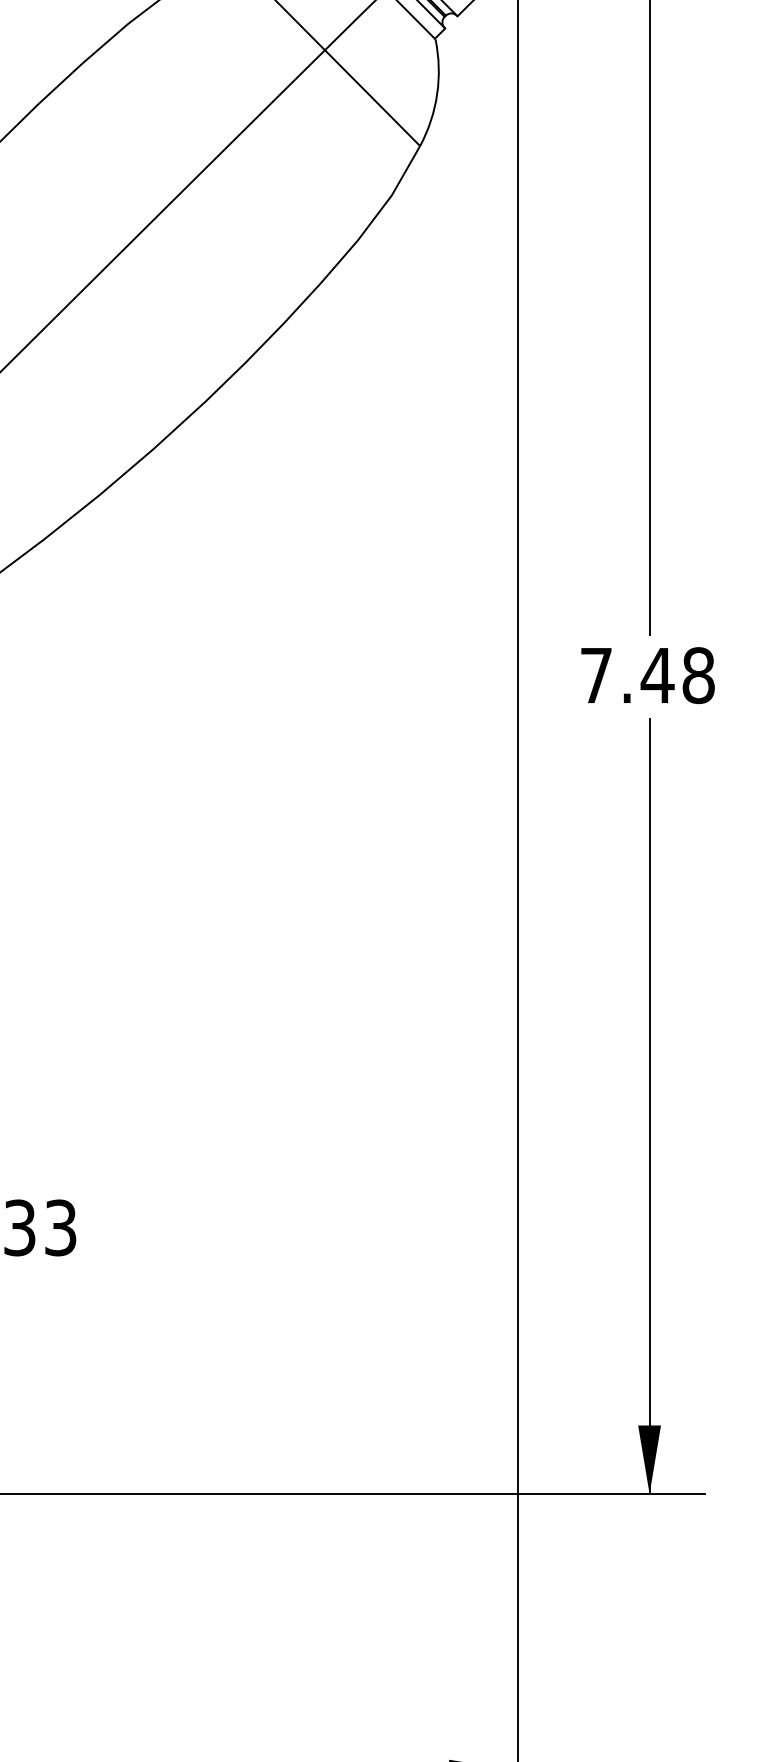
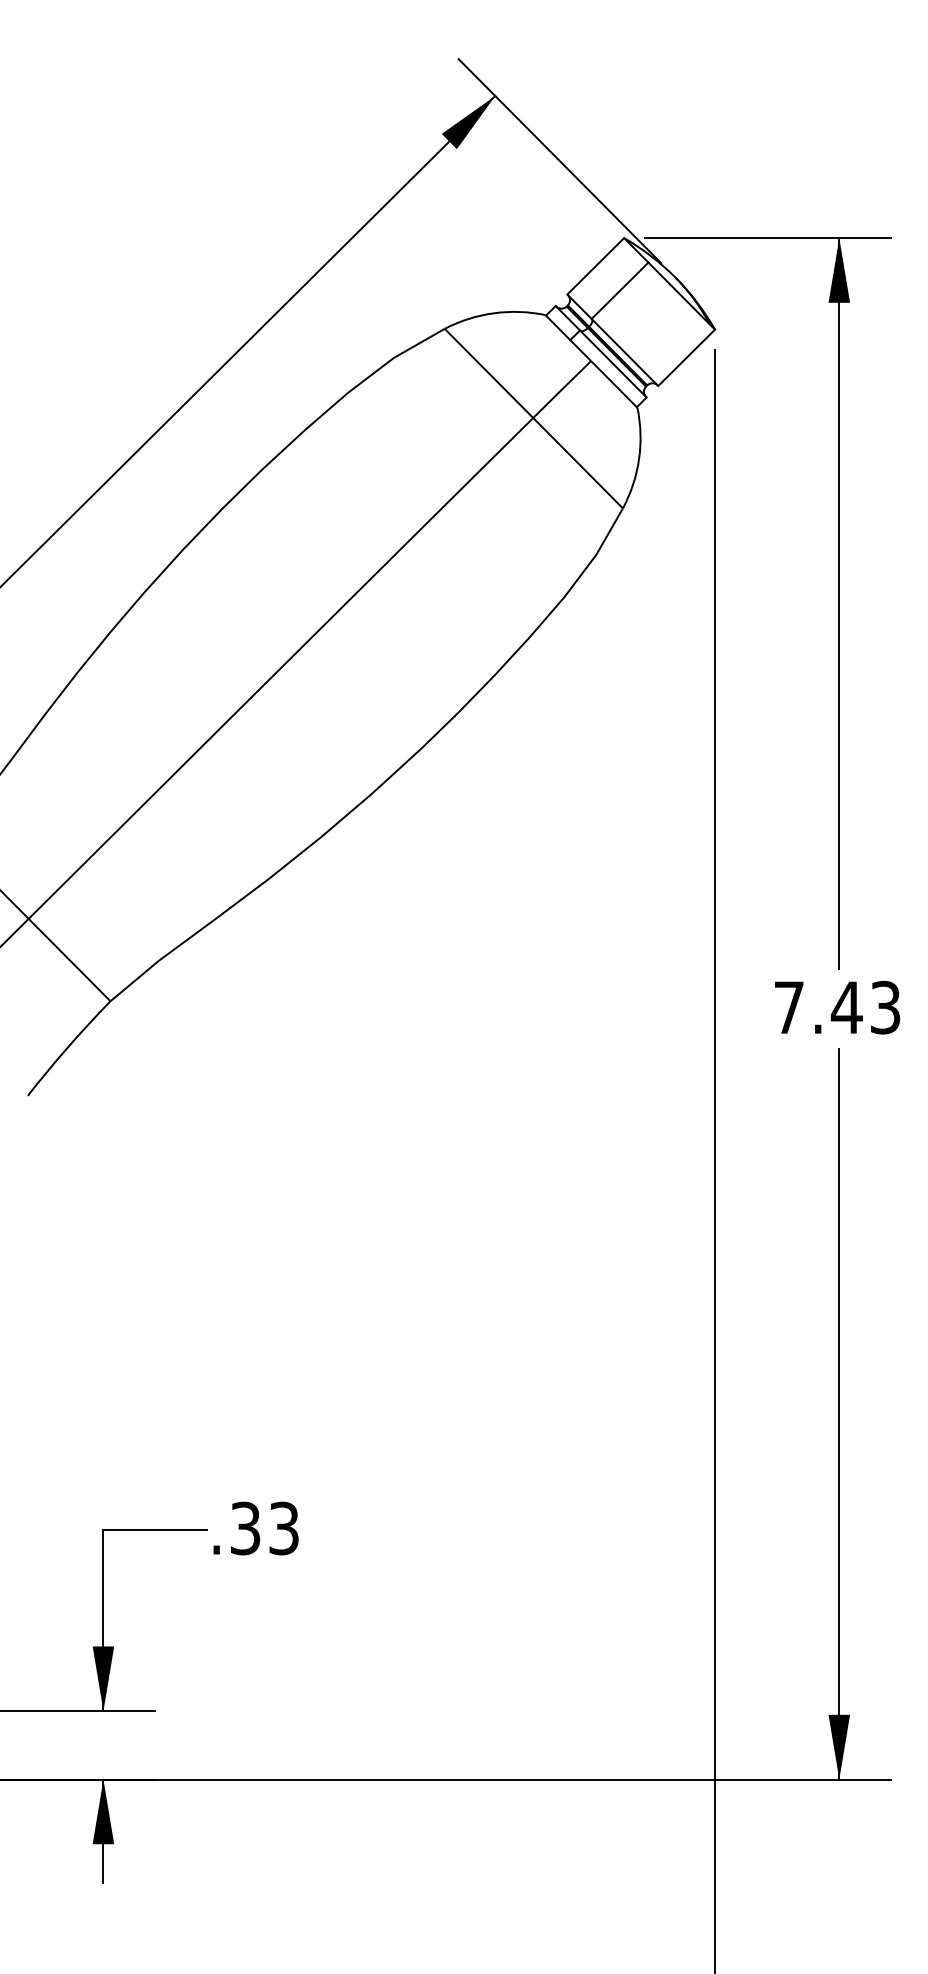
text: (698, 675) -> (885, 1007), 7.48 -> 7.43

